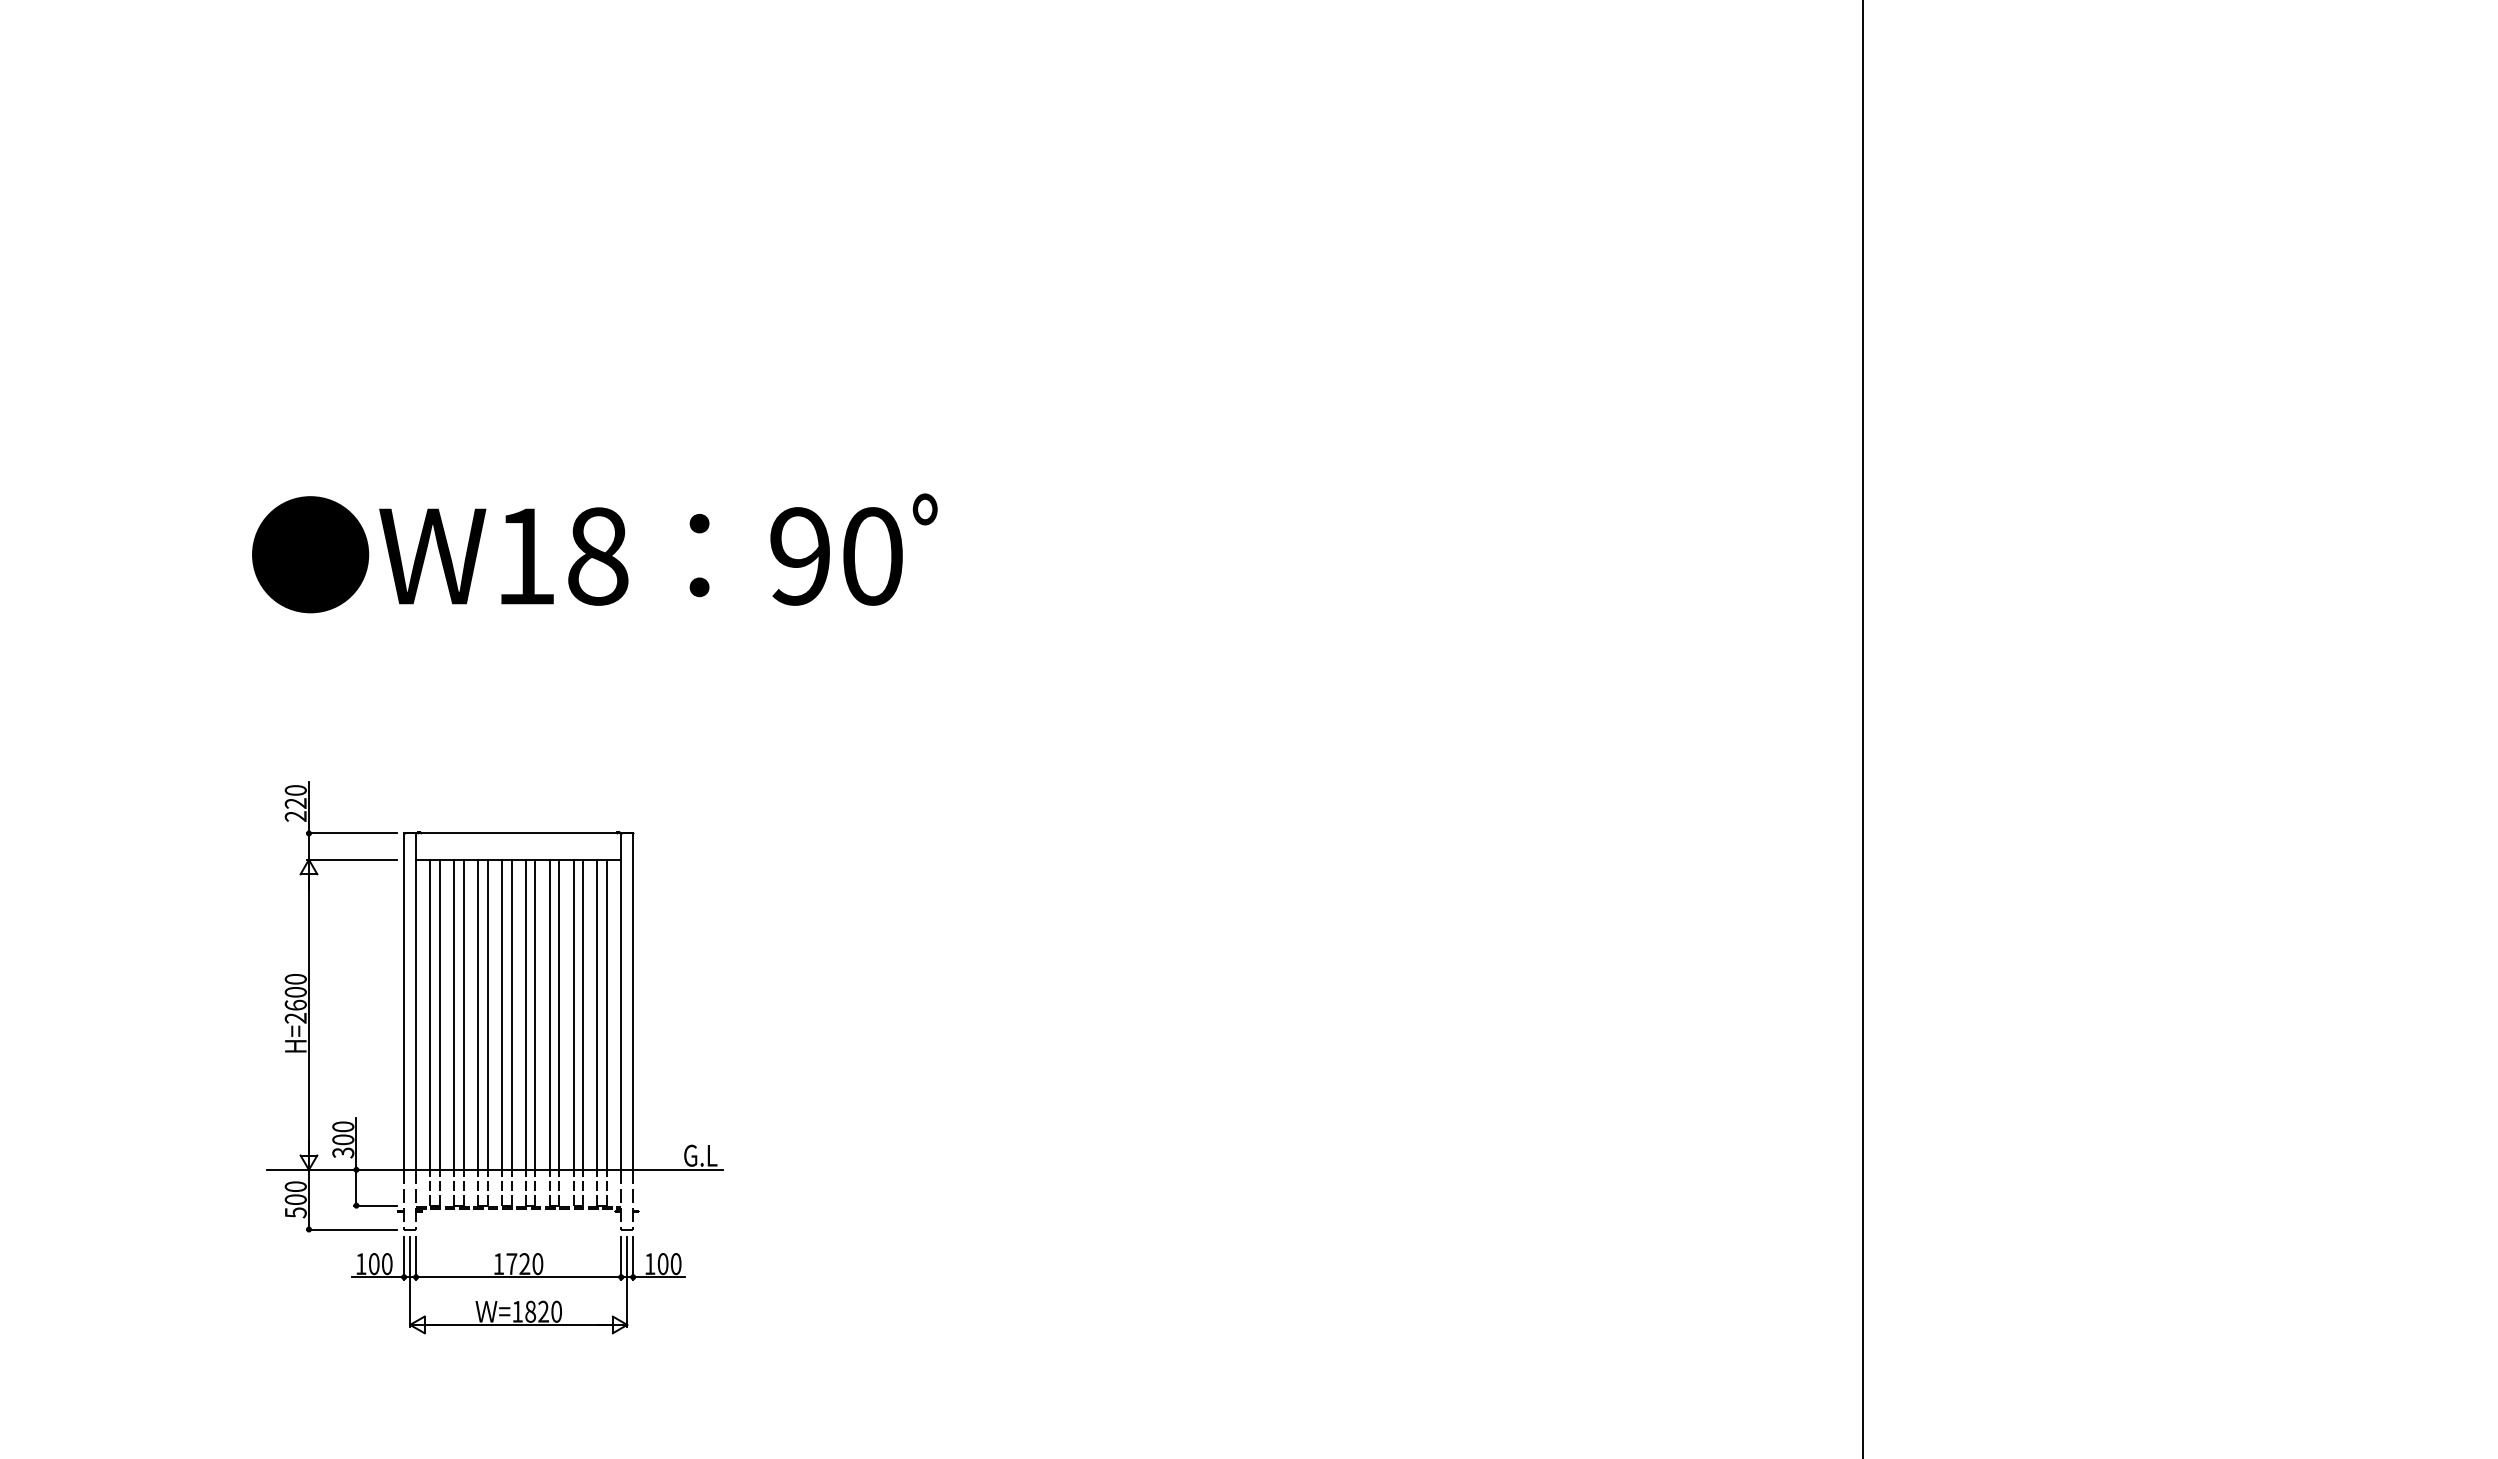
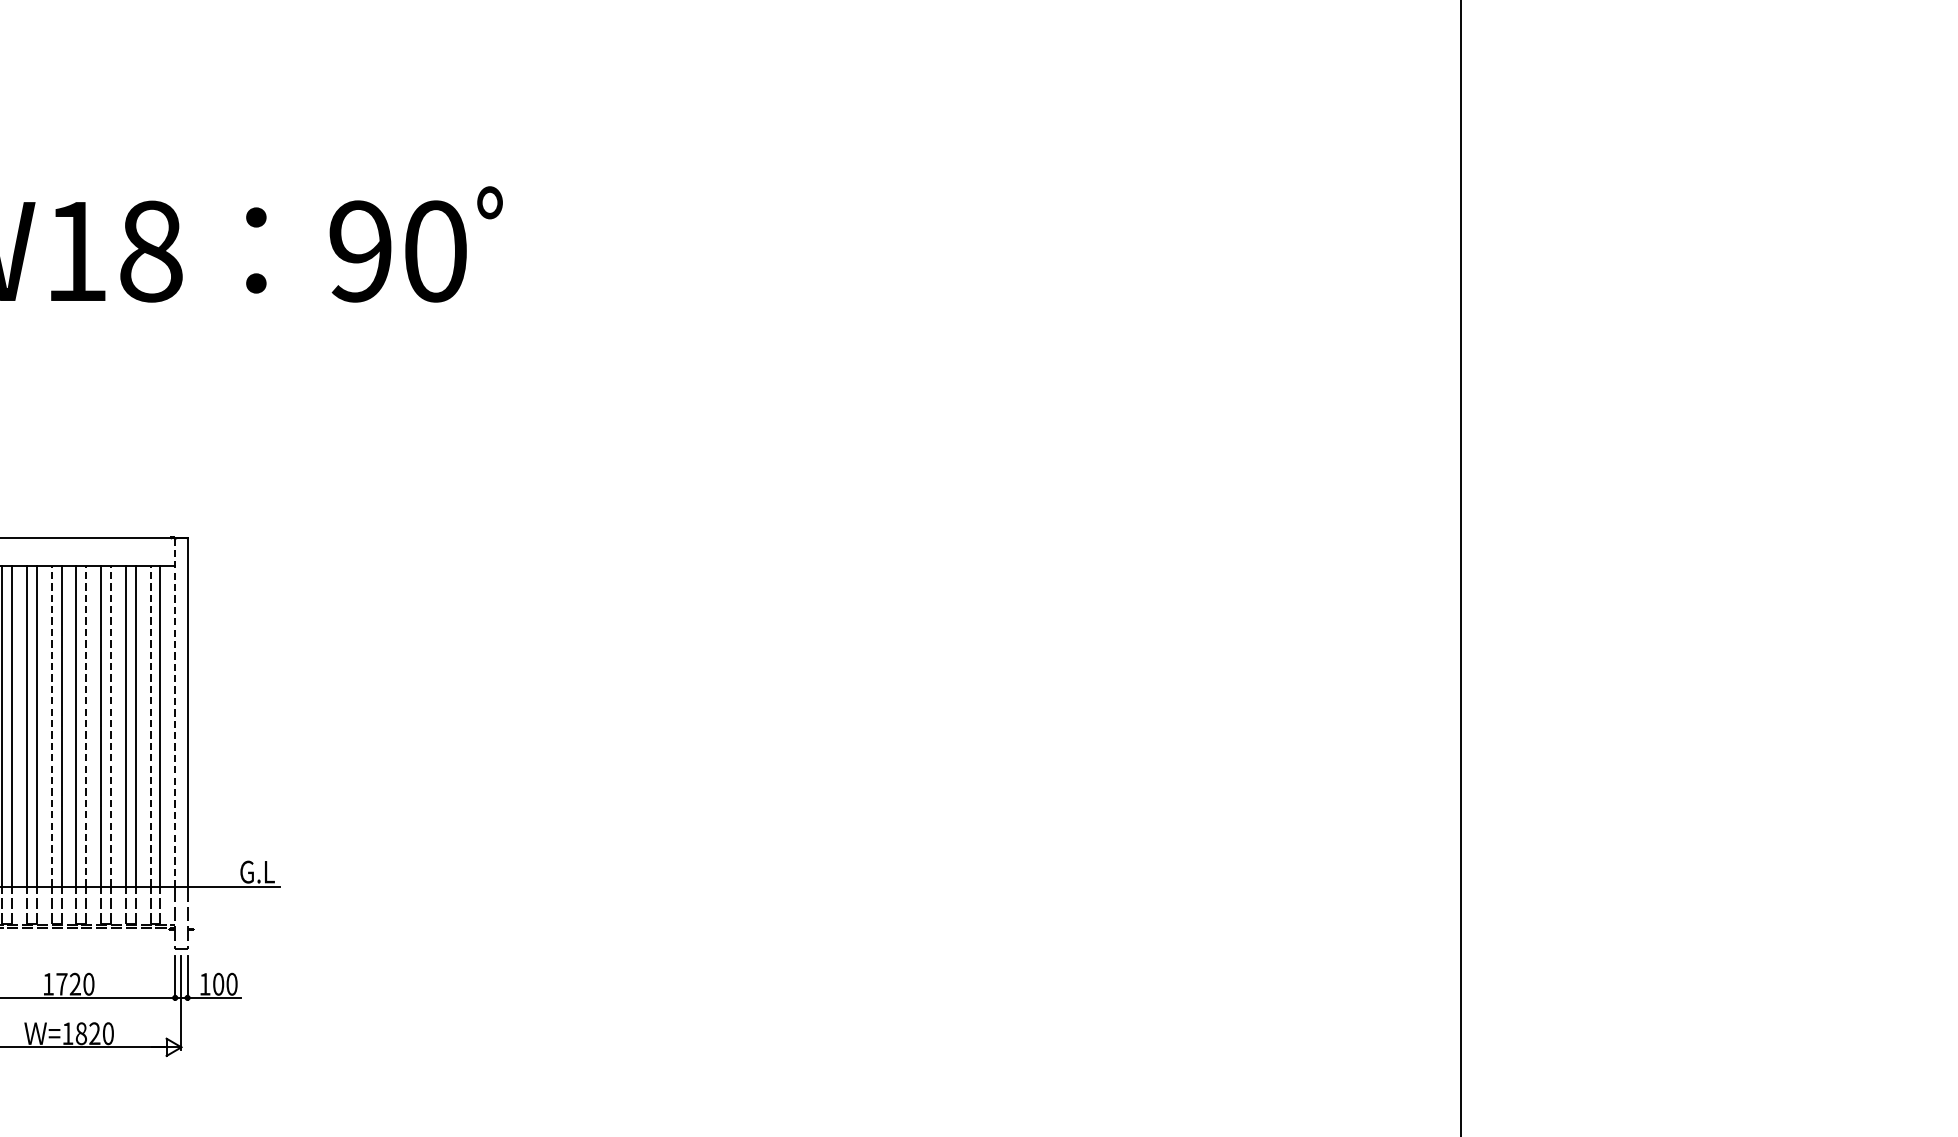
line: (621, 1002) -> (175, 713), solid -> dashed
line: (501, 1014) -> (51, 725), solid -> dashed
line: (535, 1014) -> (86, 725), solid -> dashed
line: (559, 1014) -> (111, 725), solid -> dashed
line: (597, 1014) -> (150, 725), solid -> dashed

